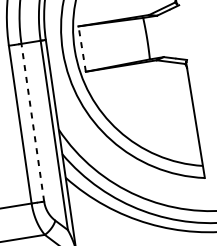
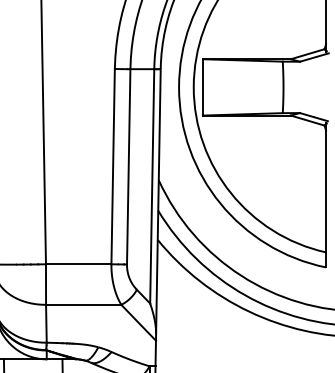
line: (81, 48) -> (202, 86), dashed -> solid
line: (32, 122) -> (128, 166), dashed -> solid

